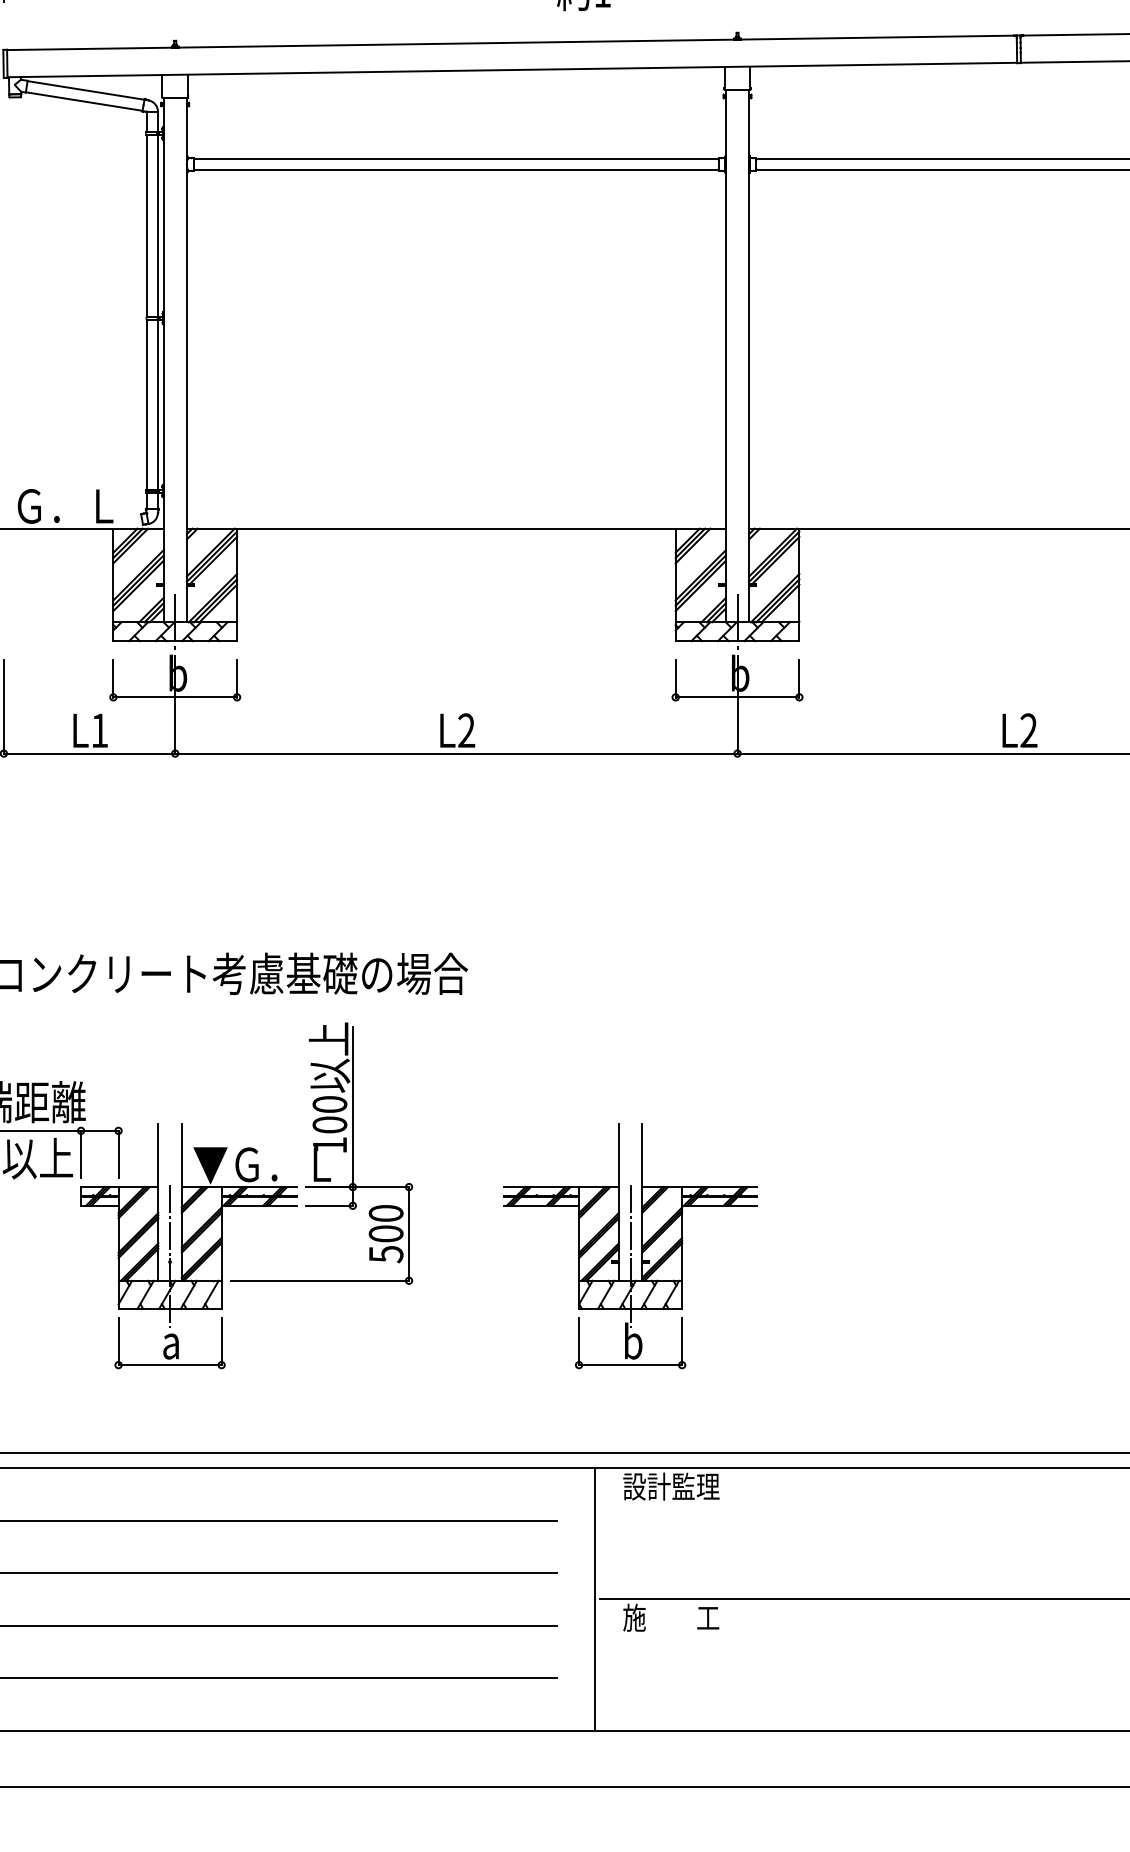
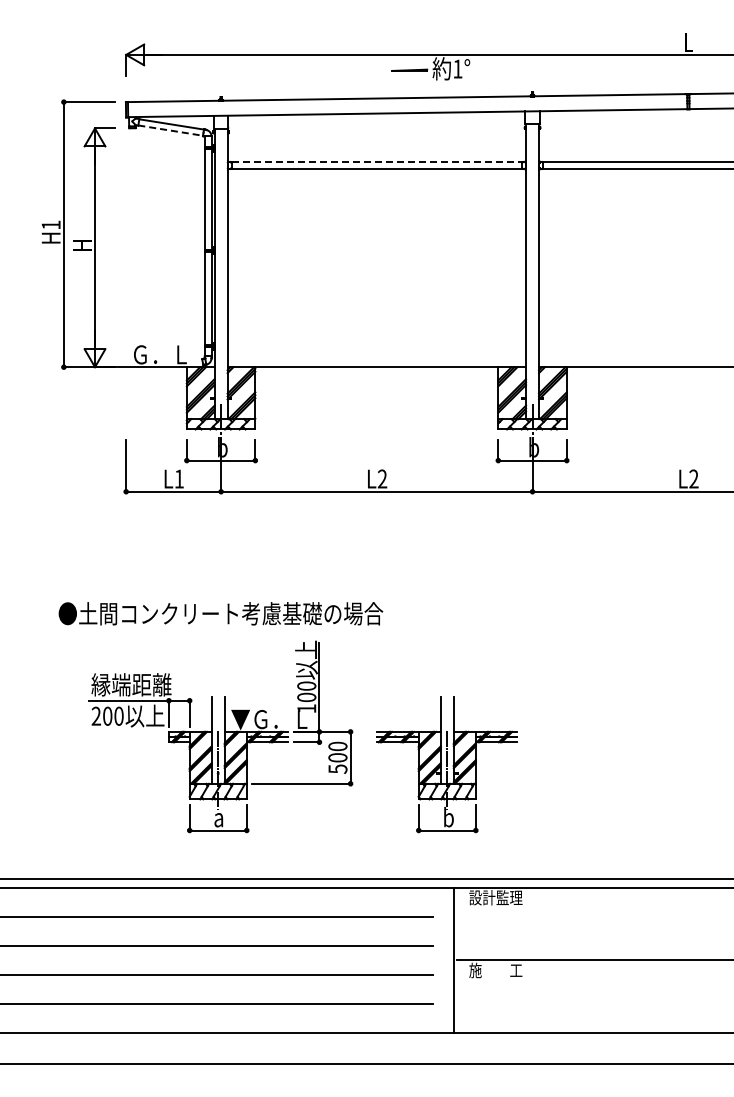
line: (83, 101) -> (170, 130), solid -> dashed
line: (457, 159) -> (377, 162), solid -> dashed
part: (629, 1245) -> (446, 764), moved

